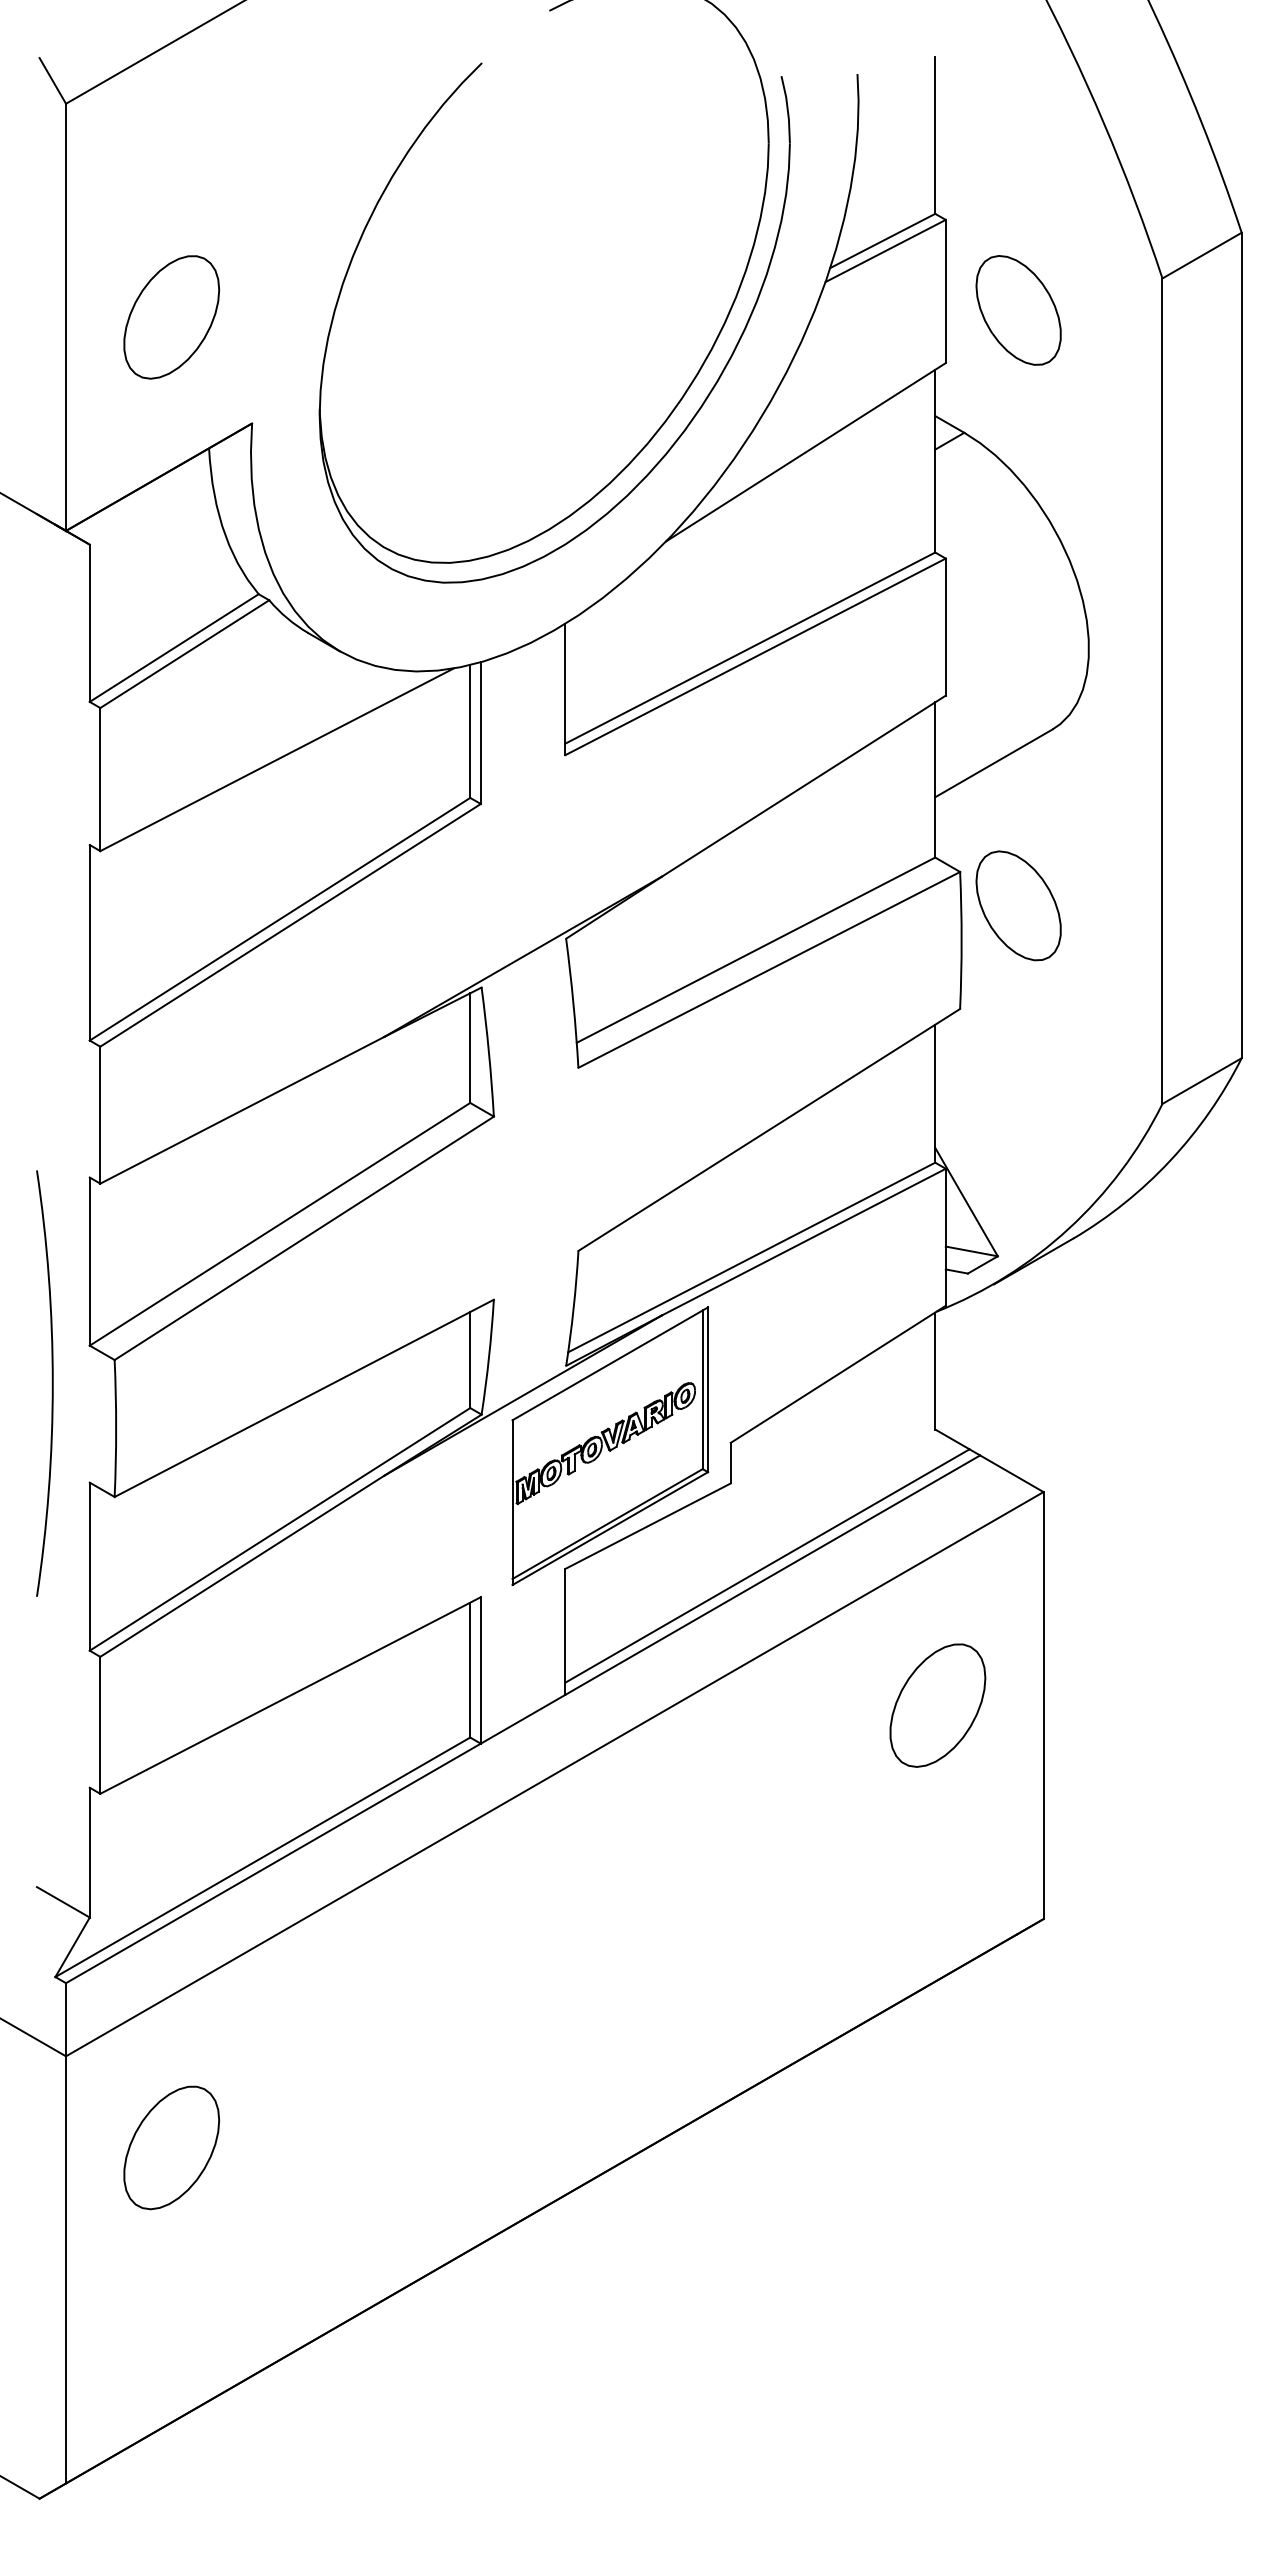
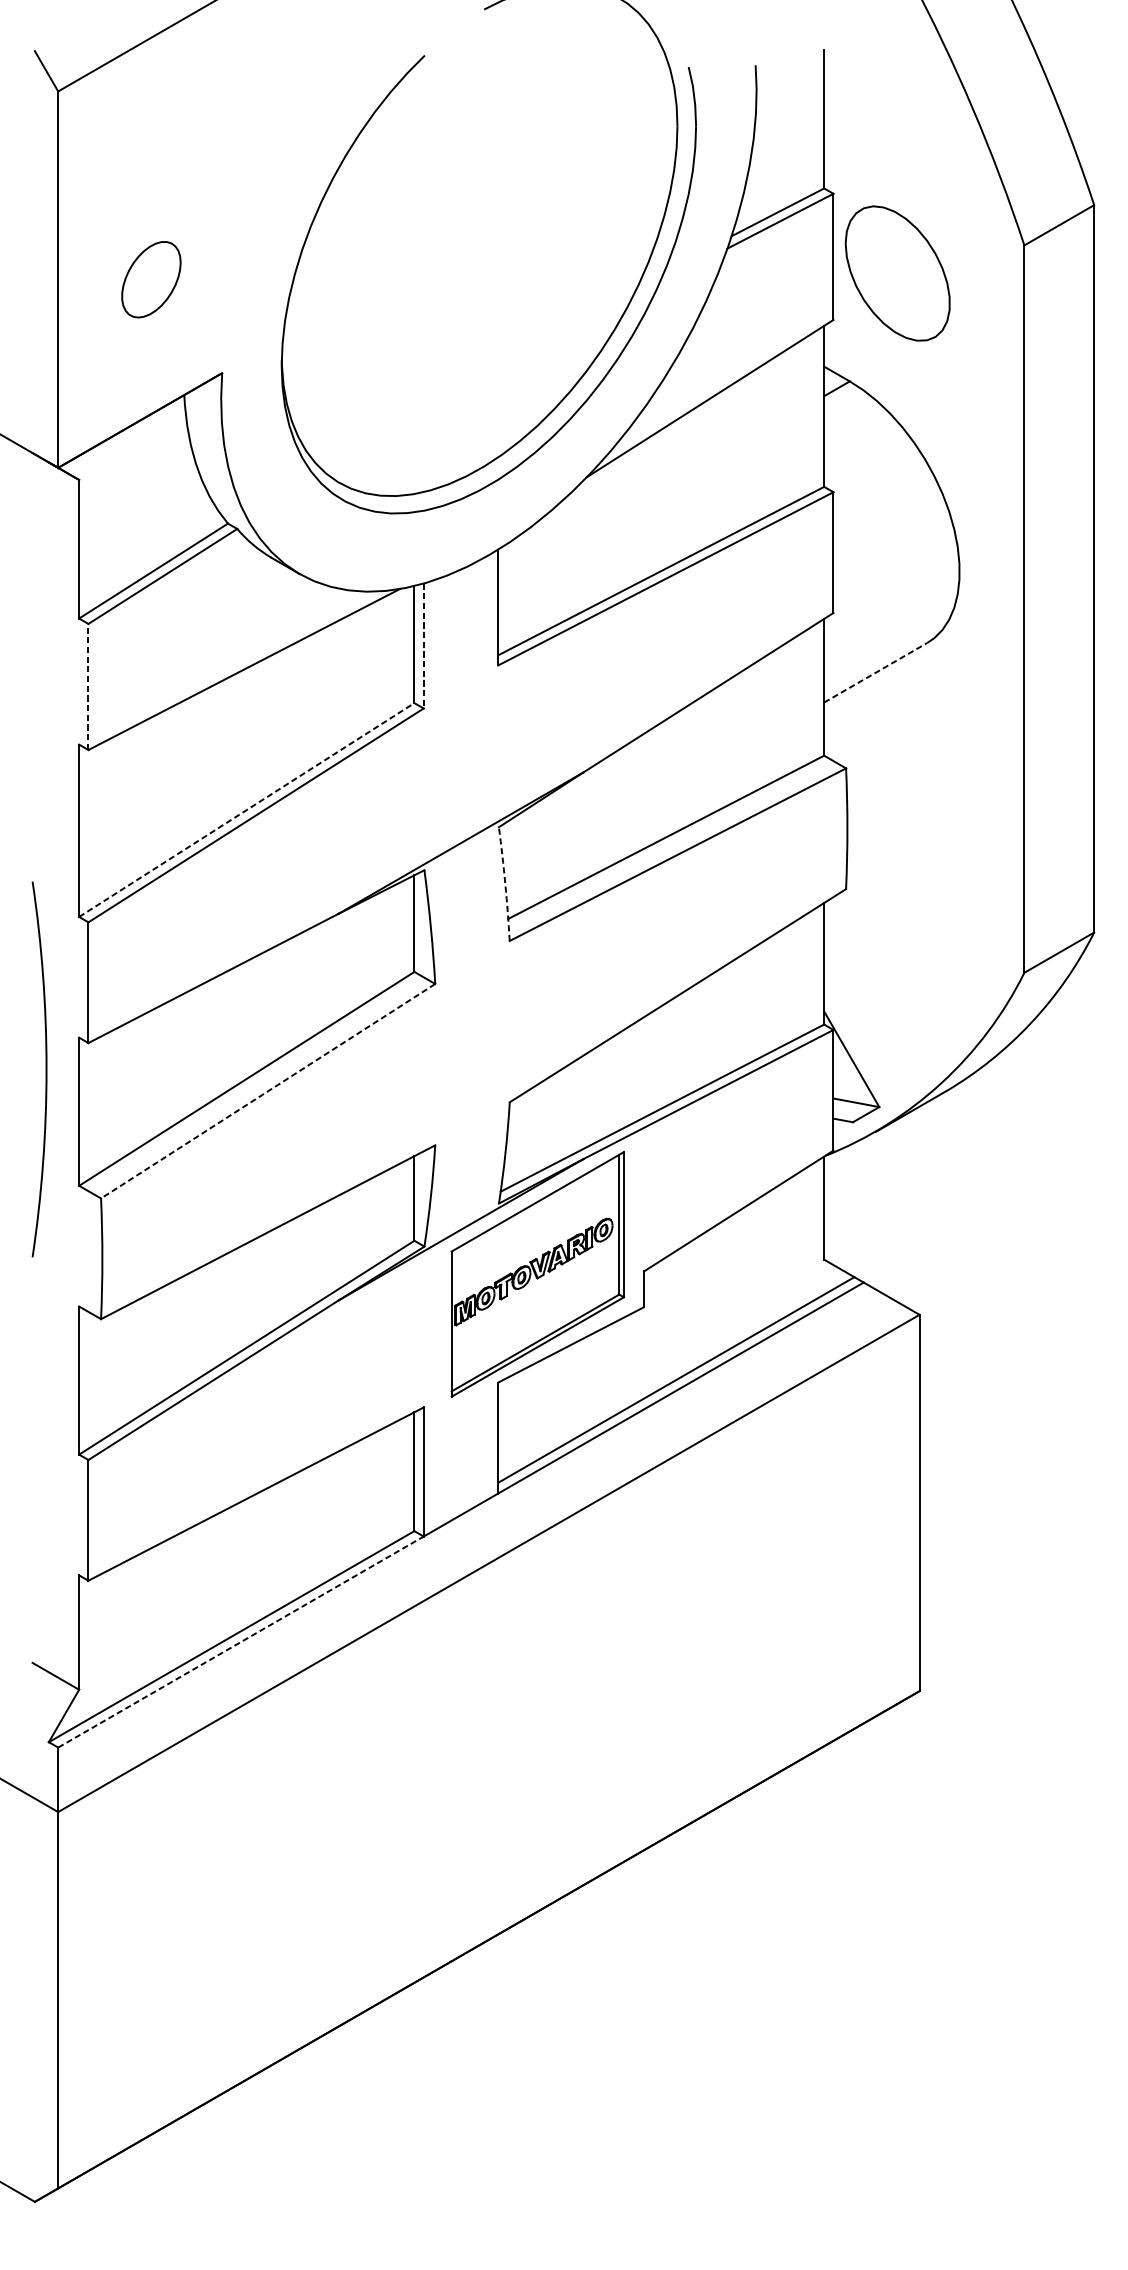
part: (1018, 310) -> (897, 273), size x1.4
part: (171, 317) -> (151, 279), size x0.7
line: (480, 733) -> (423, 646), solid -> dashed
line: (993, 763) -> (875, 672), solid -> dashed
line: (100, 779) -> (88, 686), solid -> dashed
part: (1018, 905) -> (897, 797), removed
line: (280, 919) -> (247, 810), solid -> dashed
arc: (573, 1003) -> (505, 884), solid -> dashed
line: (303, 1238) -> (267, 1091), solid -> dashed
arc: (51, 1383) -> (45, 1069), moved
part: (937, 1705) -> (826, 1502), removed
line: (273, 1863) -> (241, 1642), solid -> dashed
part: (171, 2147) -> (151, 1892), removed

